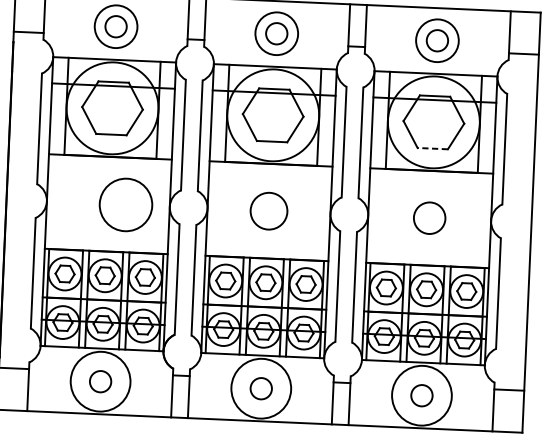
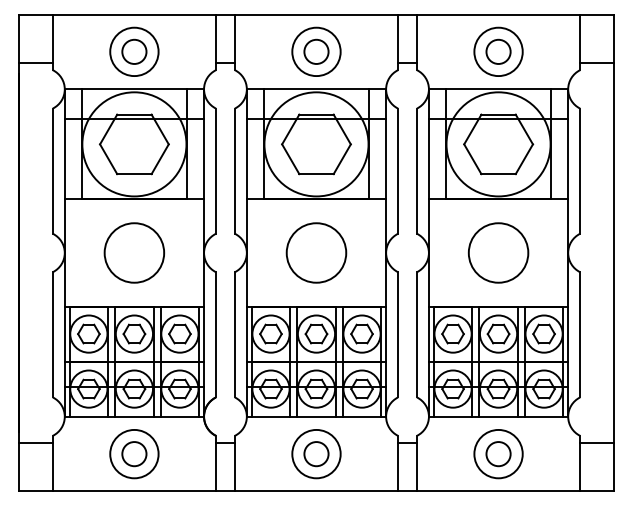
line: (432, 148) -> (498, 174), dashed -> solid
circle: (126, 204) -> (134, 252), moved
circle: (269, 210) -> (316, 252), size x1.43
circle: (429, 217) -> (498, 252), size x1.67
circle: (100, 381) -> (134, 453), size x0.71
circle: (261, 388) -> (316, 453), size x0.71
circle: (421, 395) -> (498, 453), size x0.71

